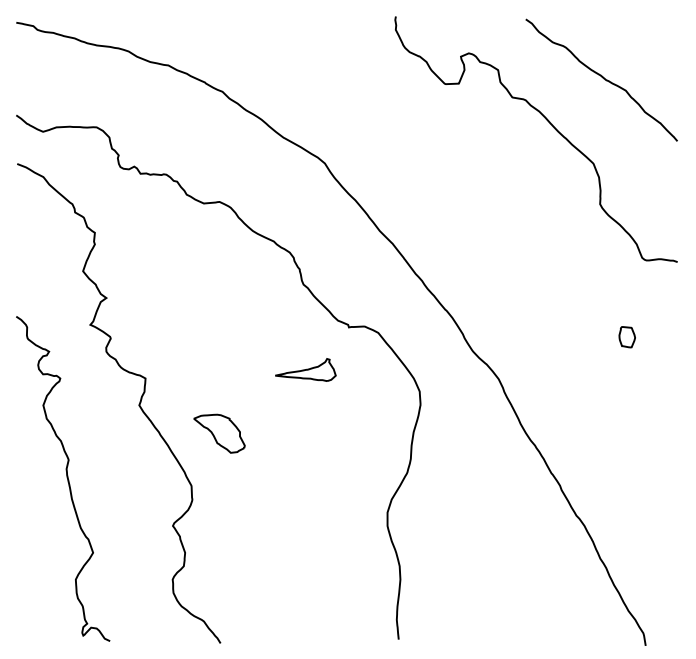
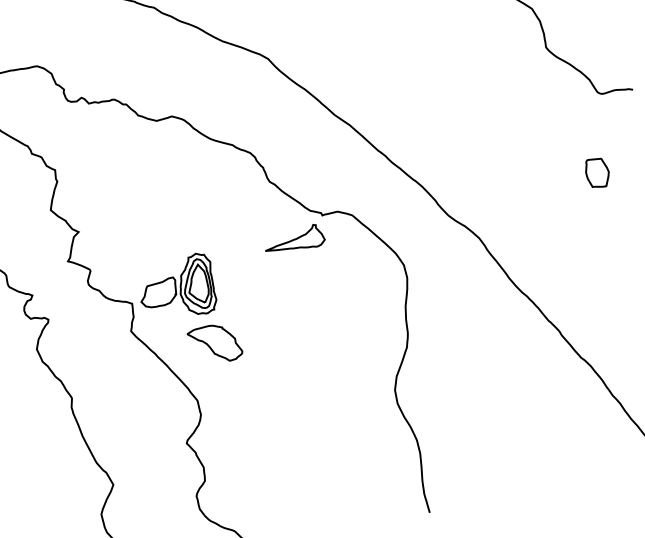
part: (627, 336) -> (597, 172), size x1.43
part: (305, 369) -> (293, 239), moved
part: (192, 371) -> (177, 288), added

